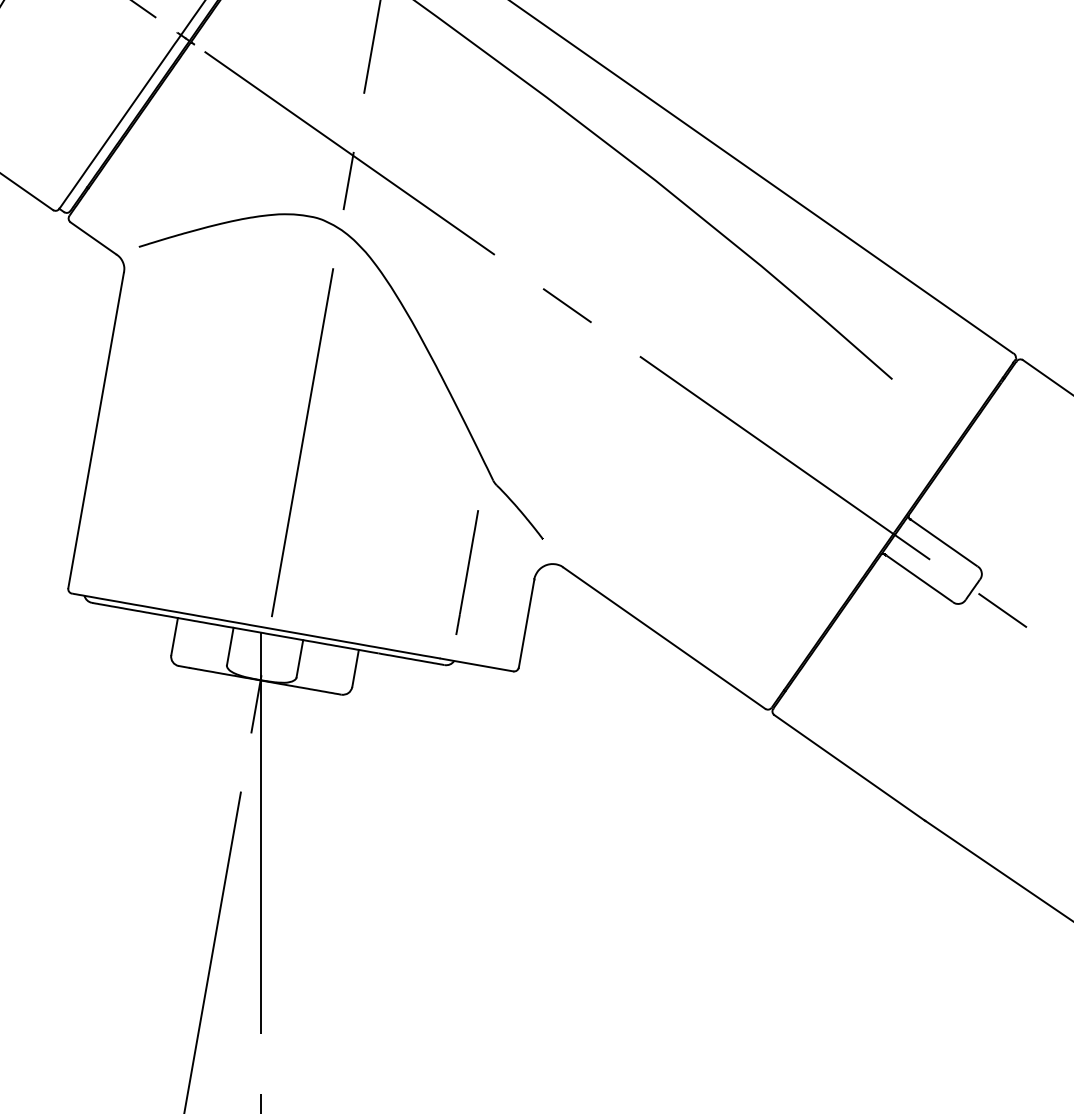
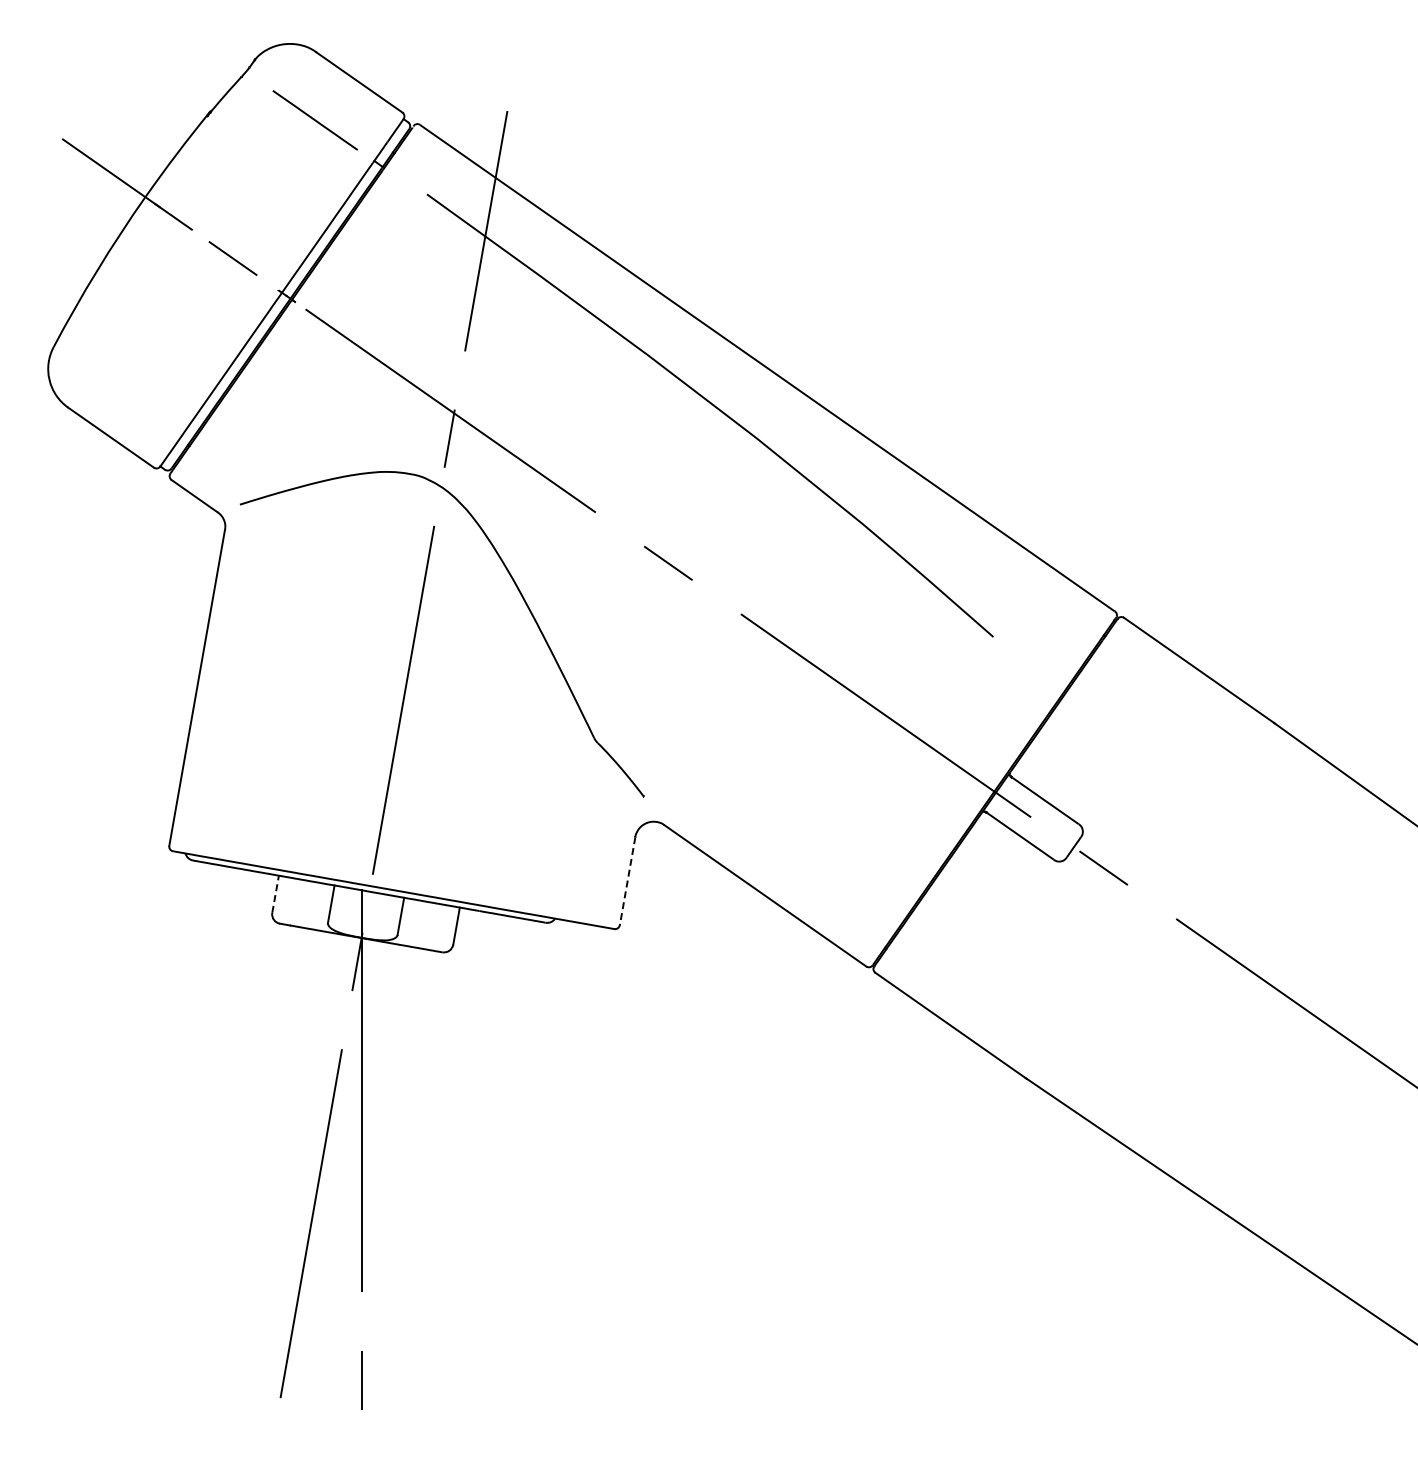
line: (466, 571) -> (567, 829), removed
line: (526, 623) -> (627, 881), solid -> dashed
line: (174, 636) -> (275, 894), solid -> dashed

